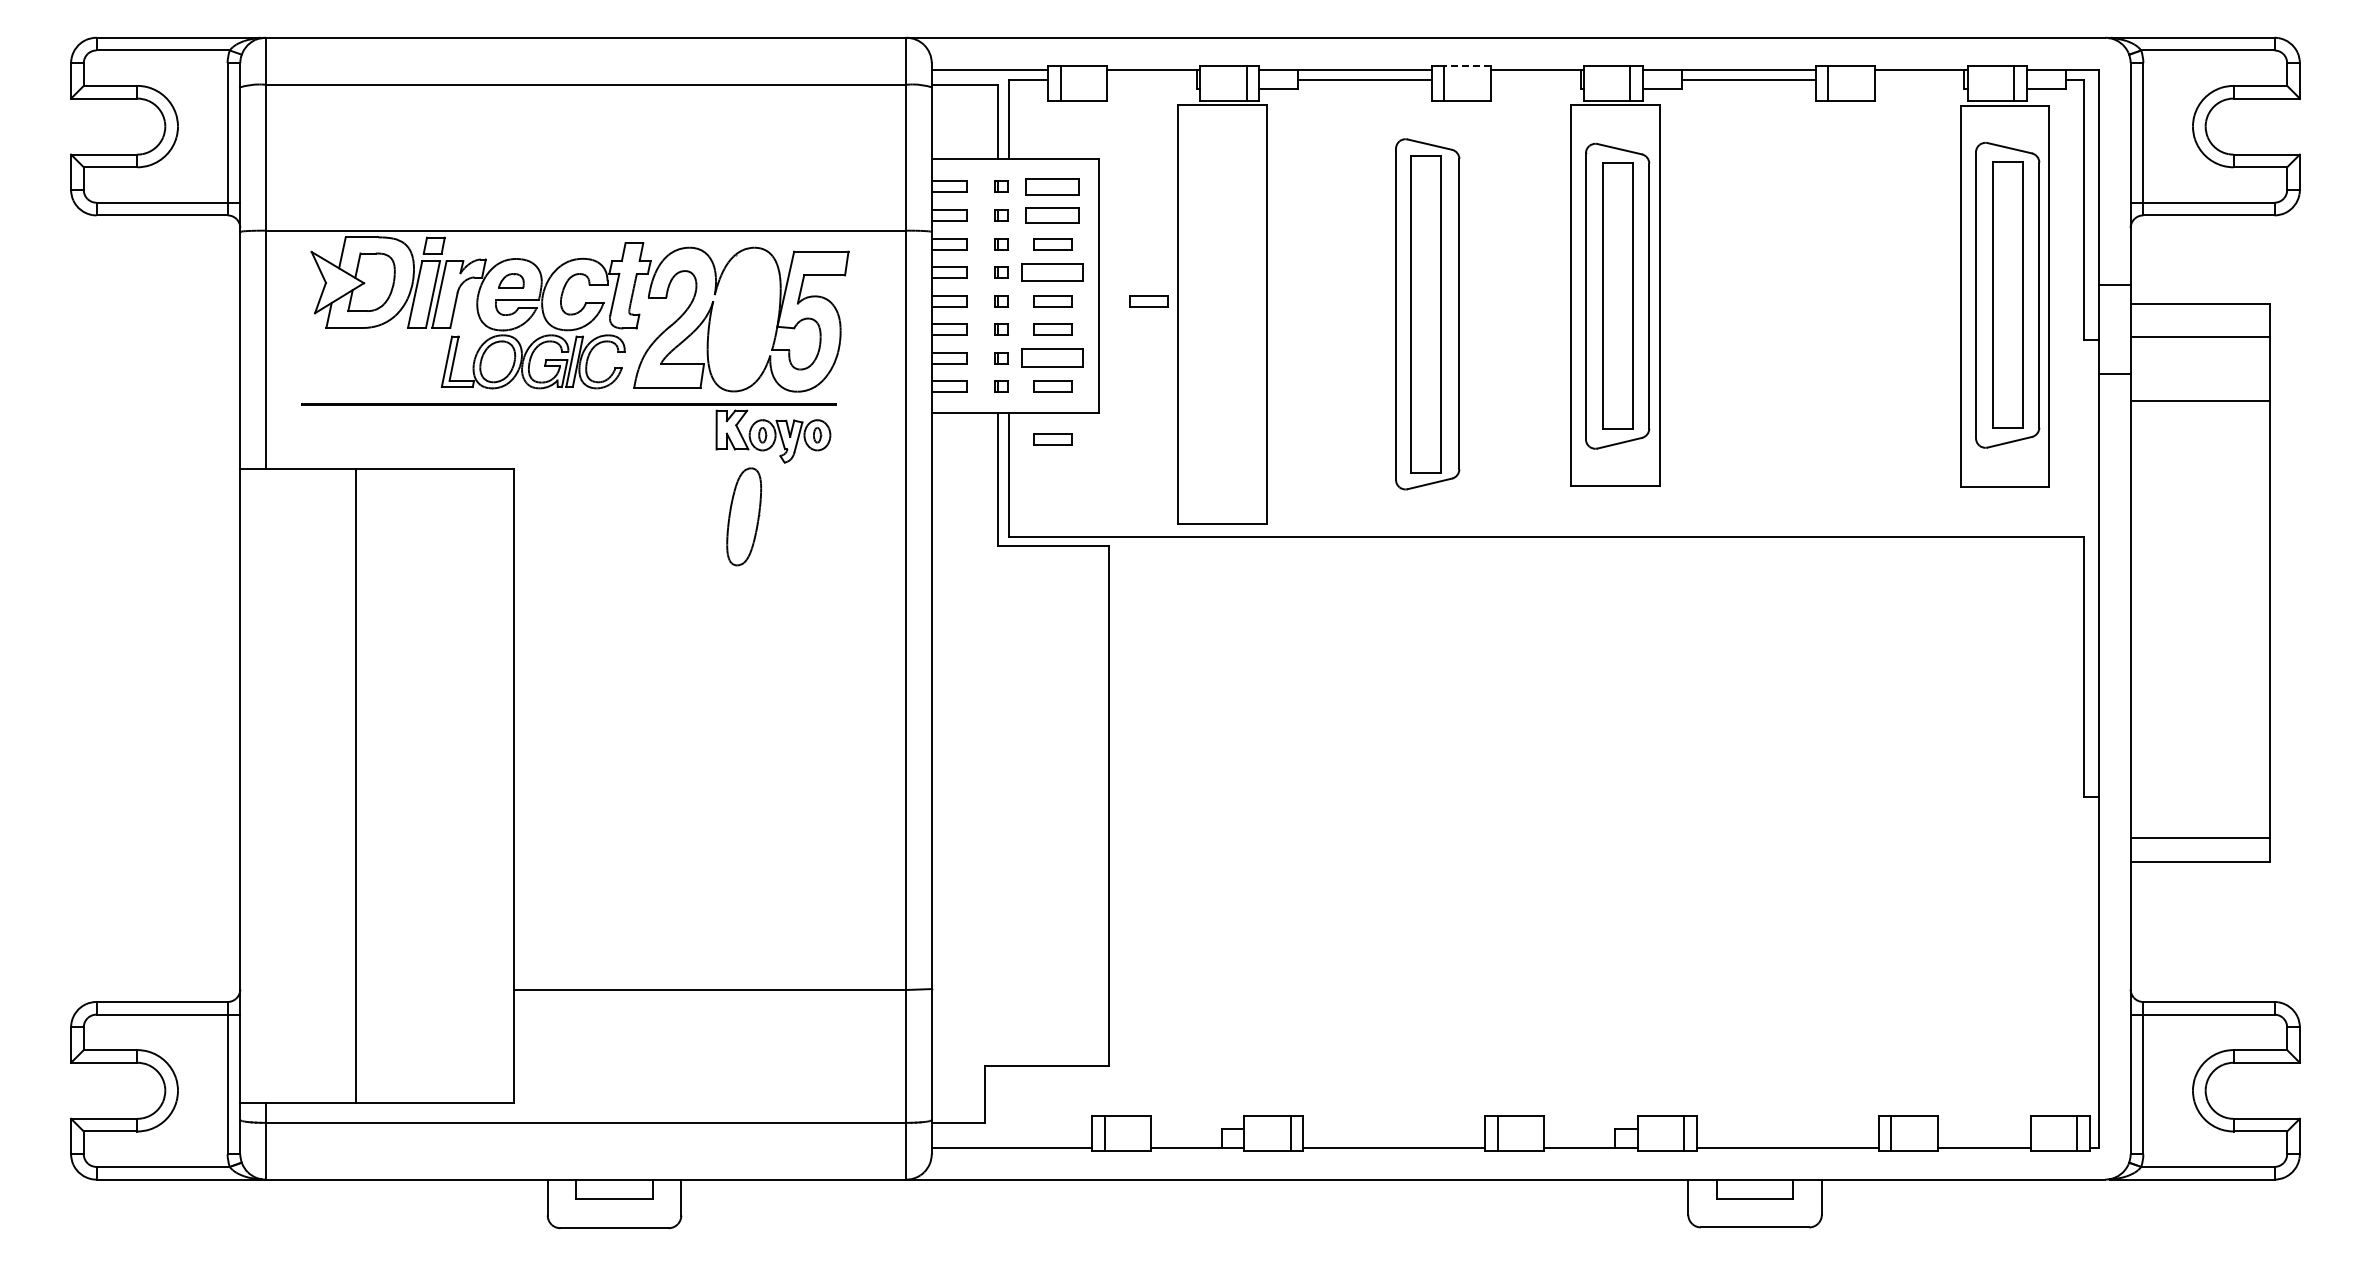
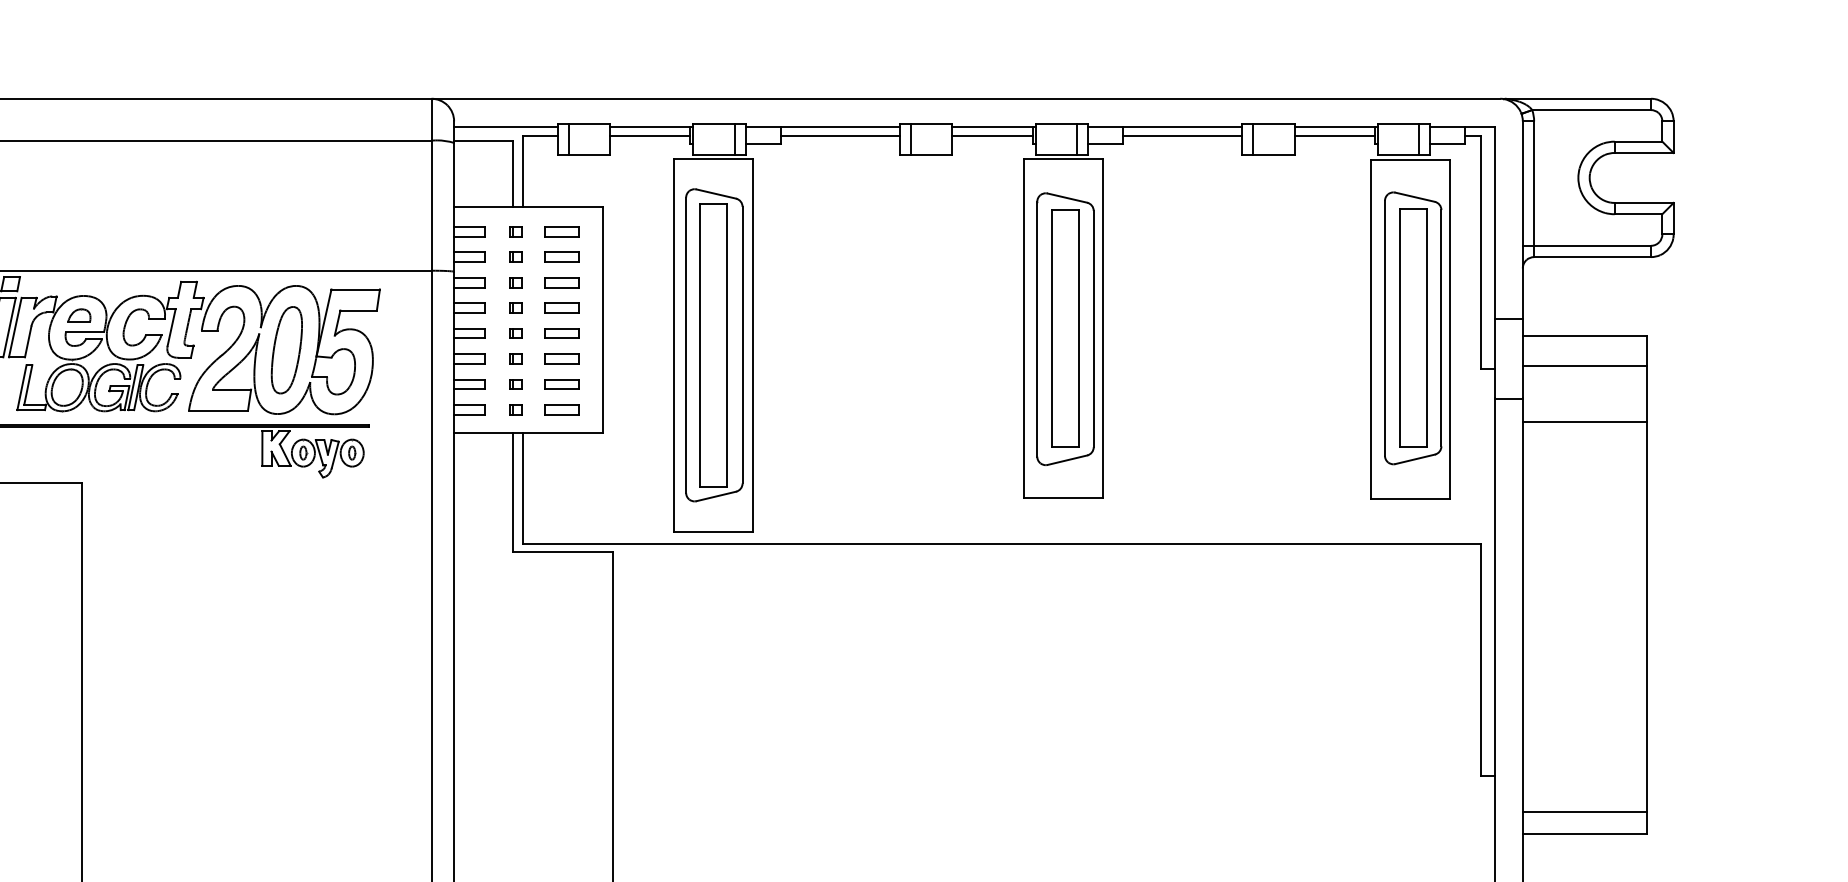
line: (1467, 66) -> (931, 124), dashed -> solid
line: (1151, 79) -> (650, 135), added
line: (1535, 79) -> (992, 135), added
line: (1919, 79) -> (1334, 135), added
part: (1052, 186) -> (561, 231), size x0.71
part: (1052, 215) -> (561, 257), size x0.71
part: (1052, 272) -> (561, 308), size x0.62
part: (1148, 301) -> (647, 333), removed
part: (1427, 314) -> (714, 345), moved
part: (1052, 358) -> (561, 384), size x0.62
part: (1052, 439) -> (561, 456), removed
part: (744, 516) -> (287, 349), moved

